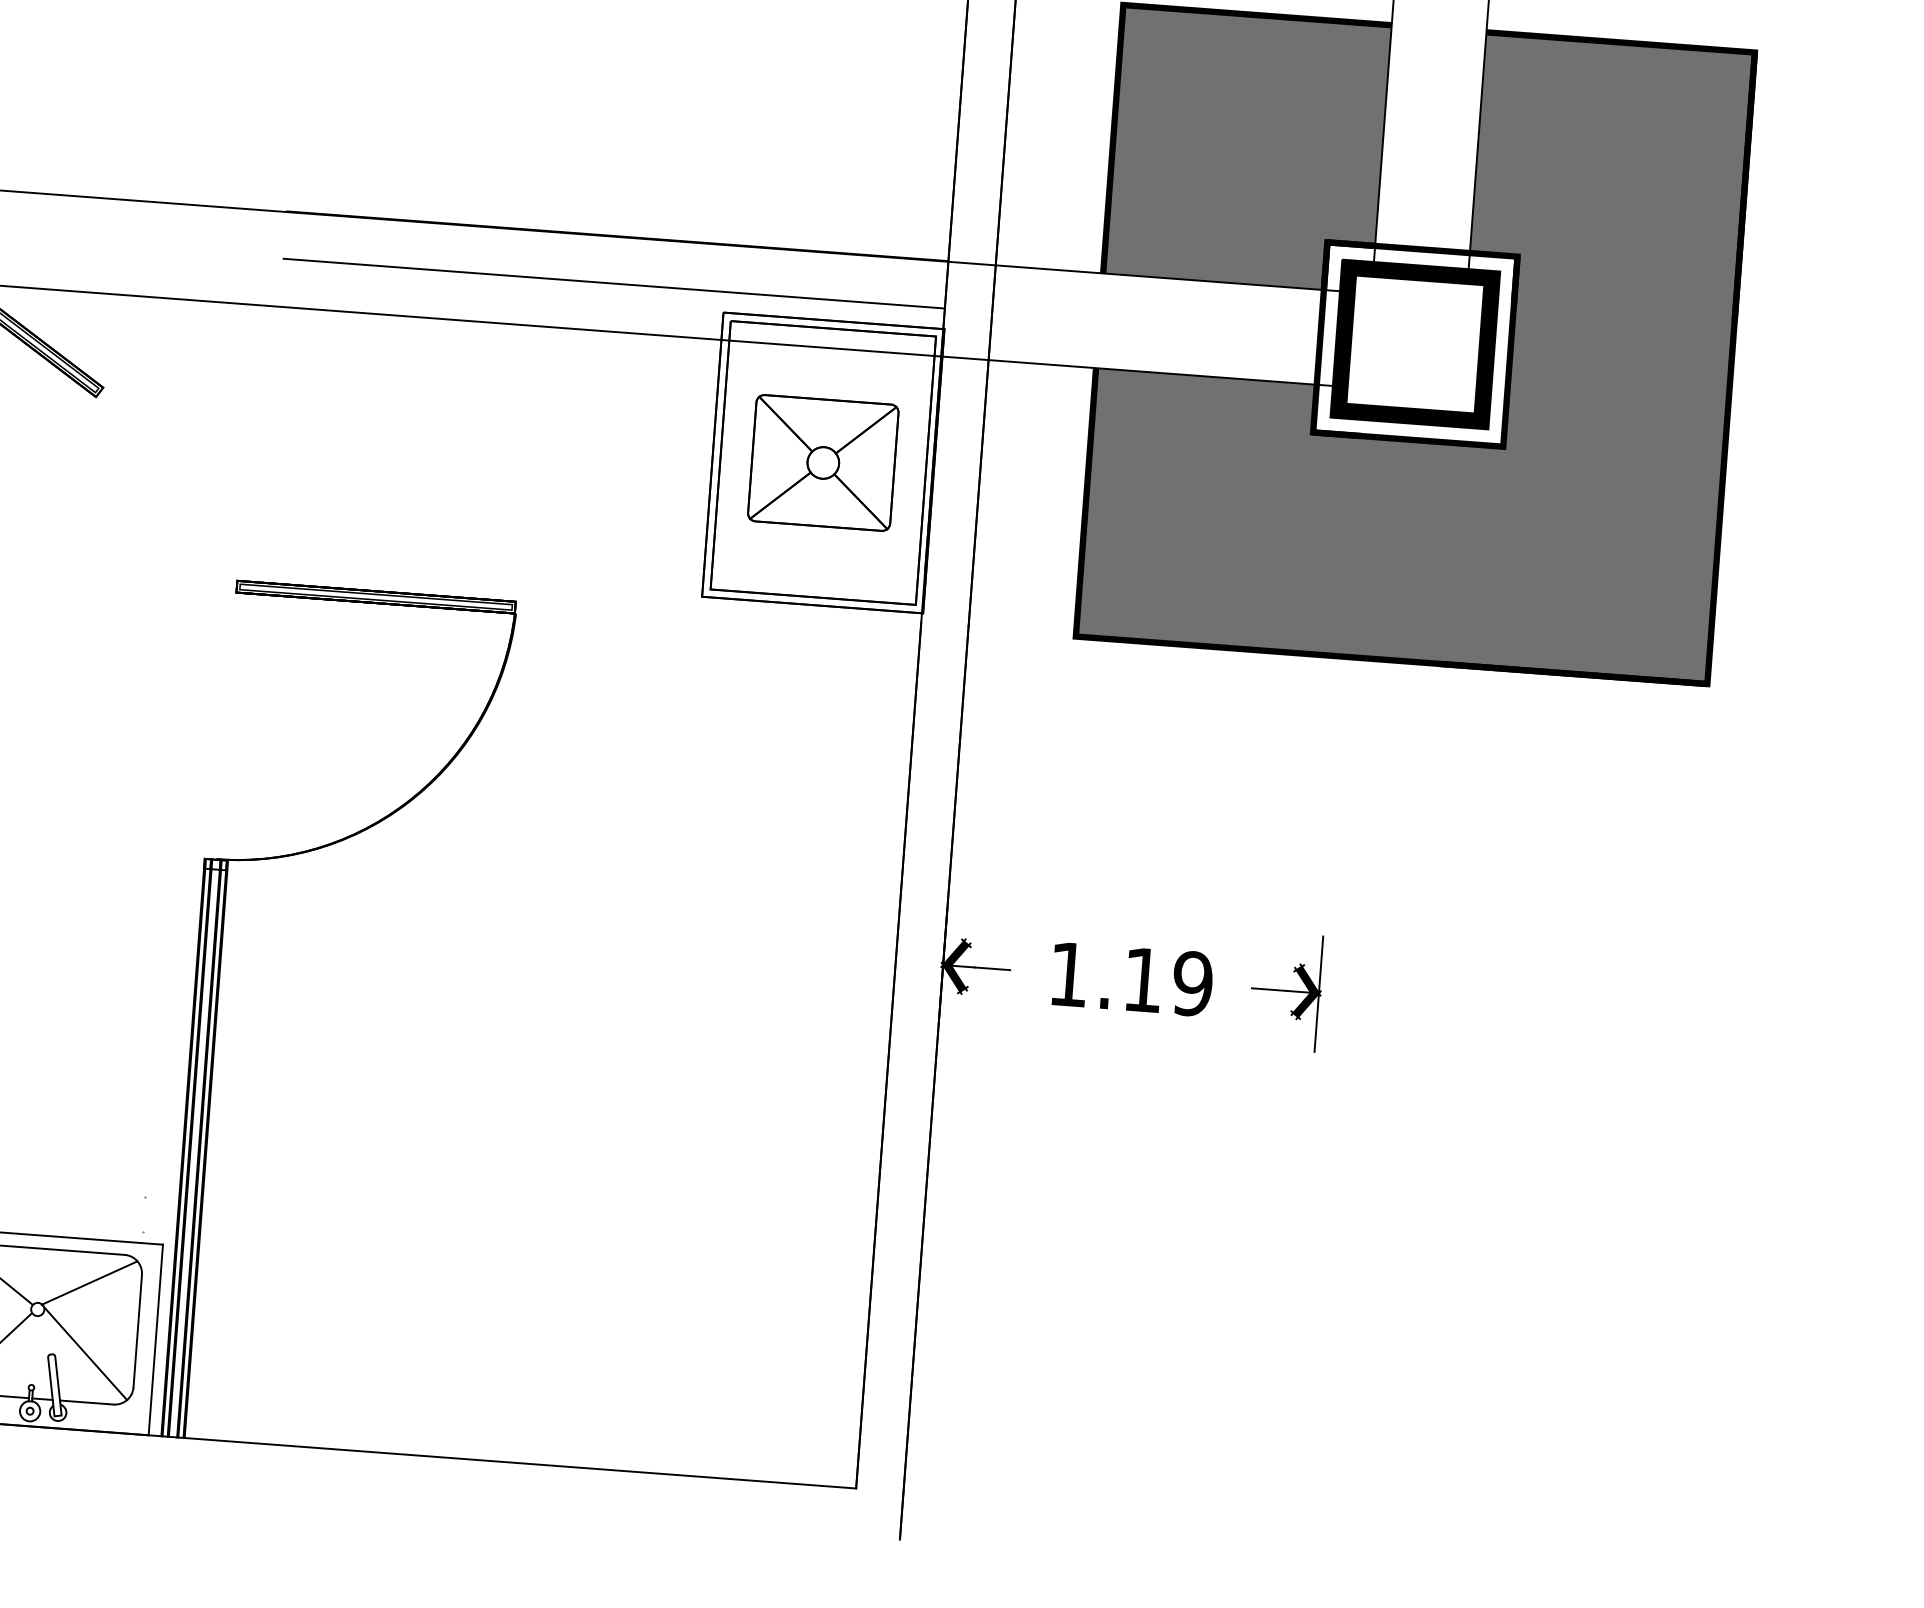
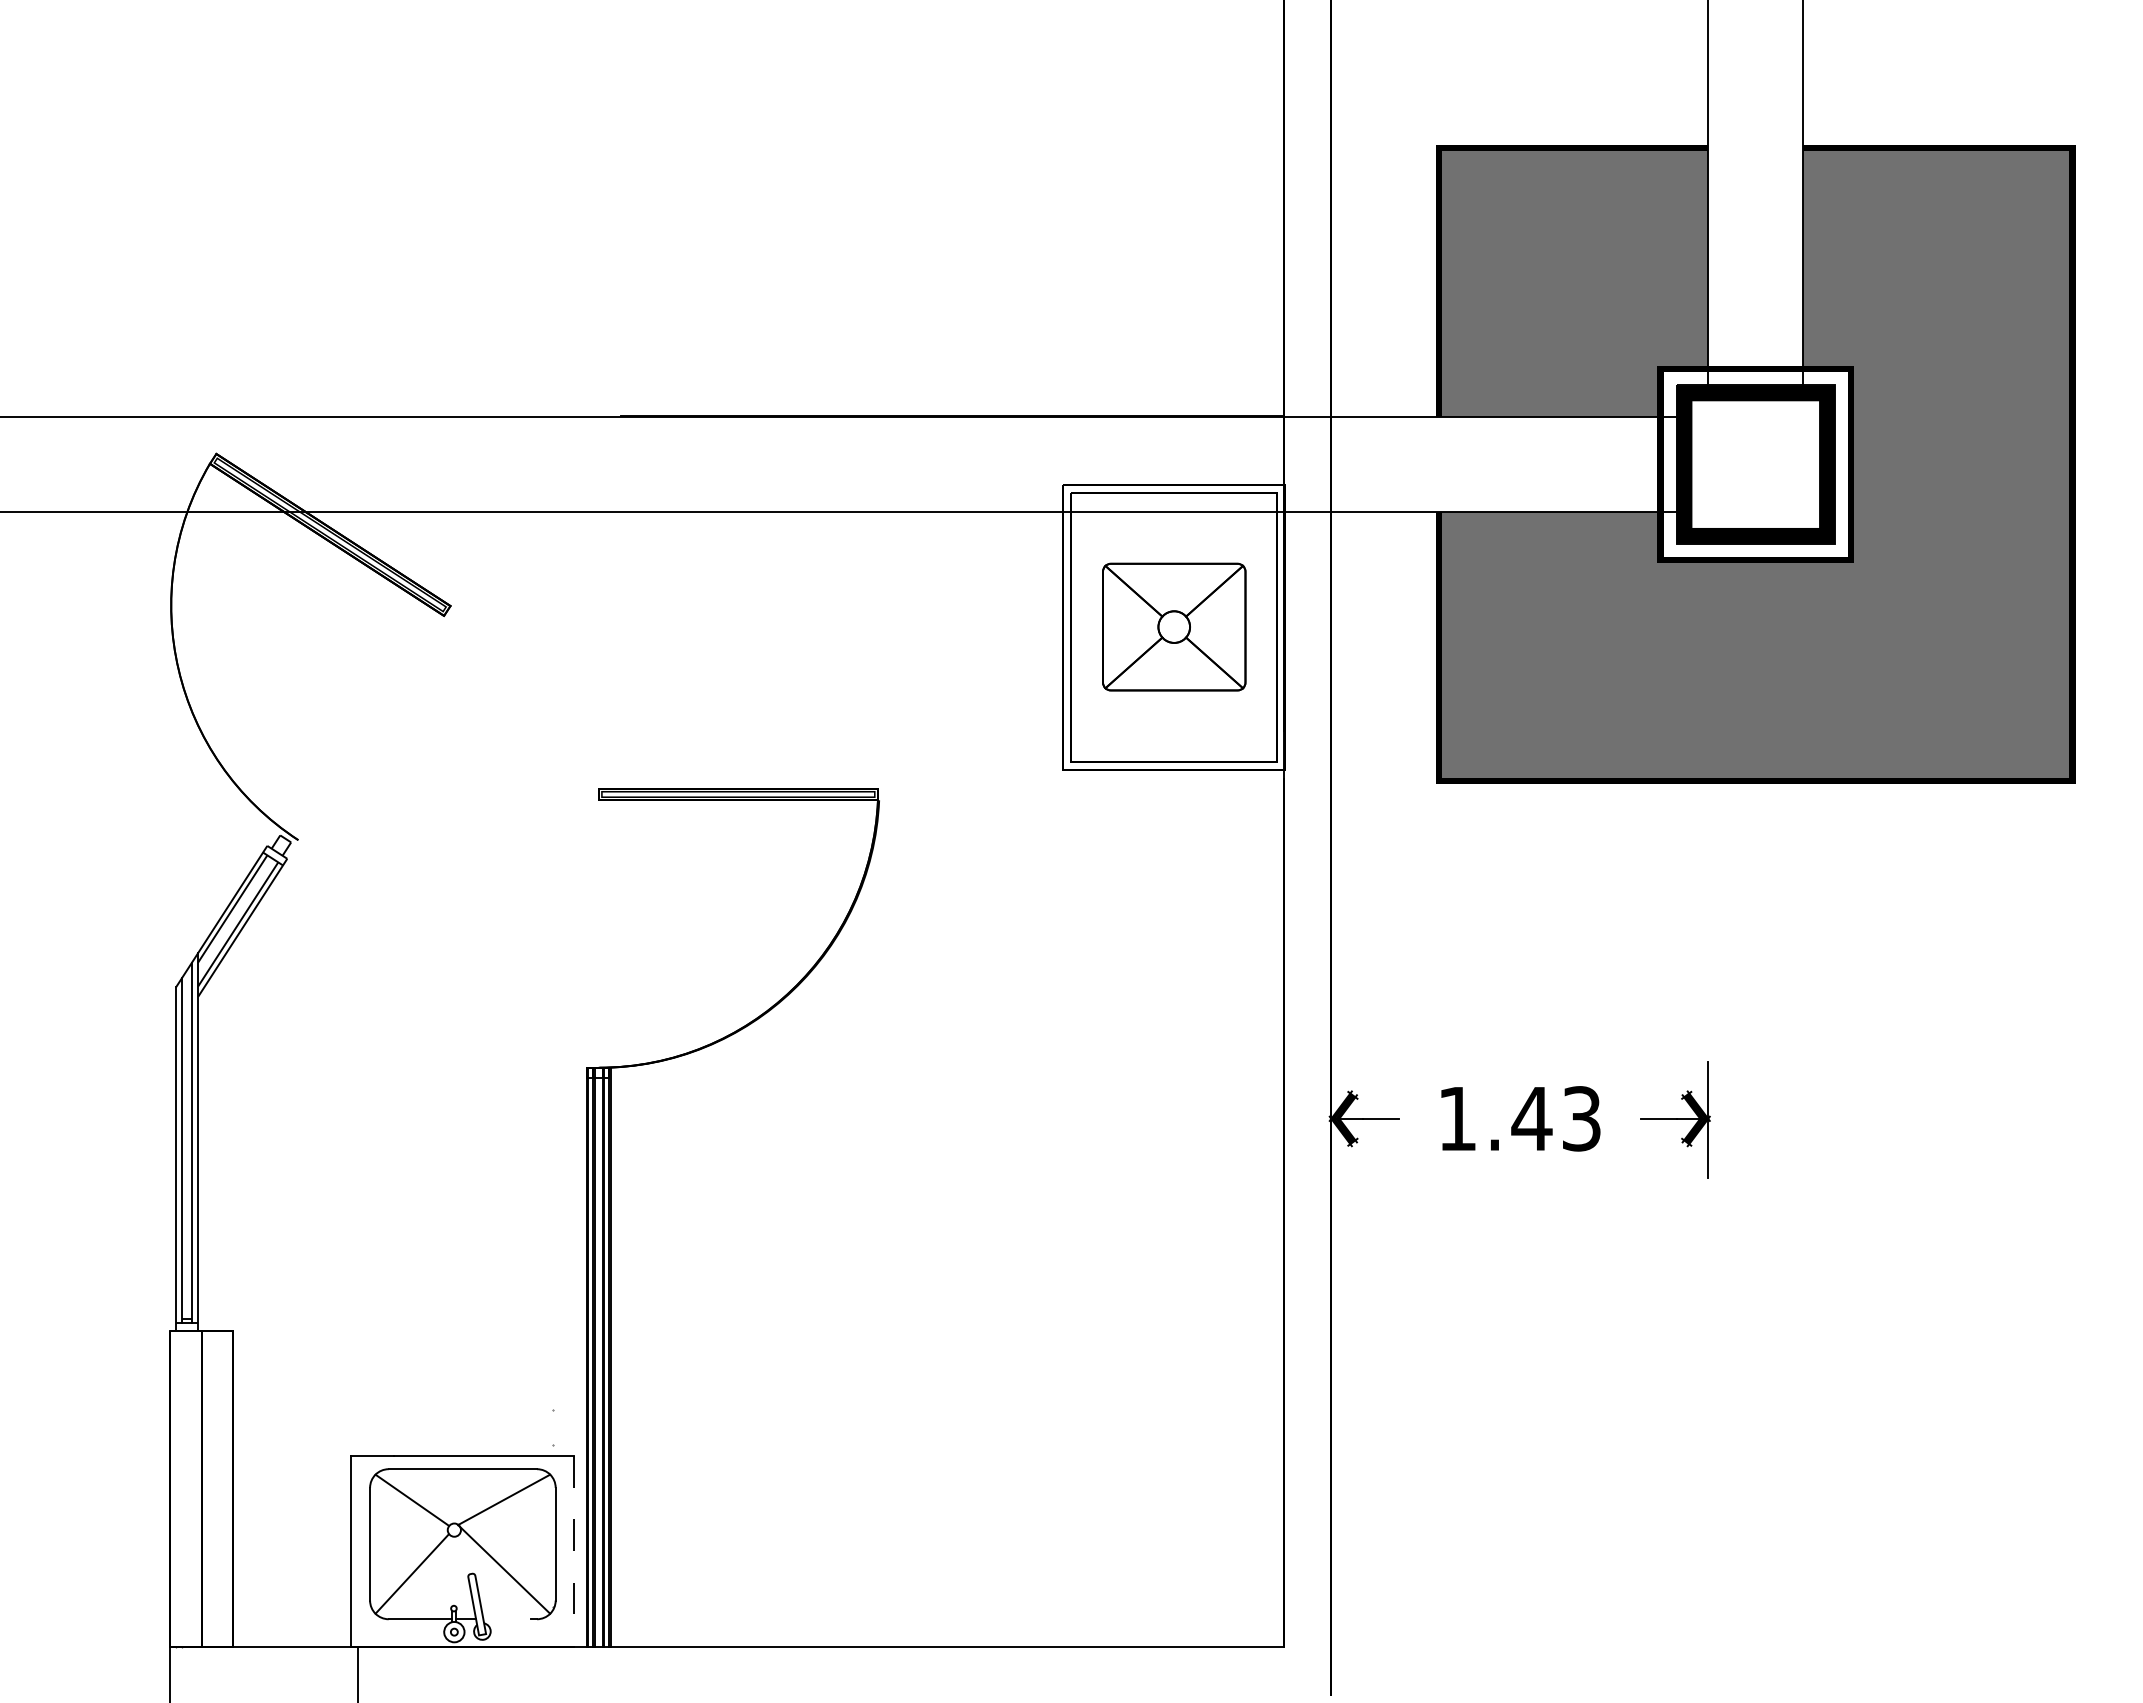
line: (613, 283) -> (951, 463), removed
text: (1167, 981) -> (1556, 1118), 1.19 -> 1.43
line: (155, 1339) -> (574, 1551), solid -> dashed
line: (84, 1402) -> (507, 1619), removed

